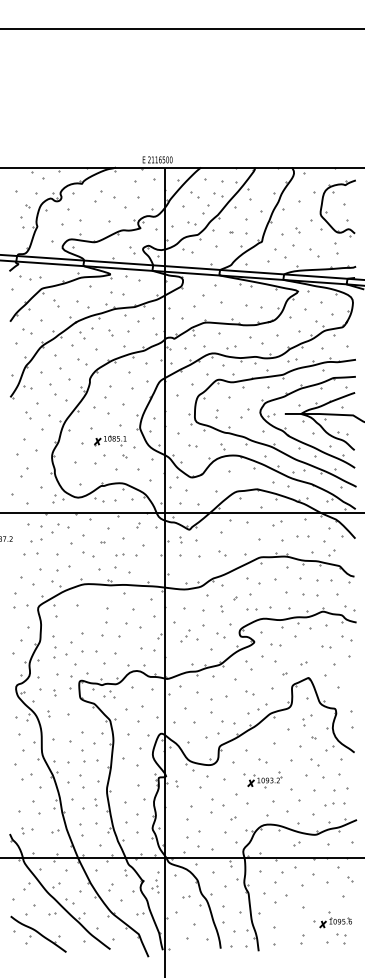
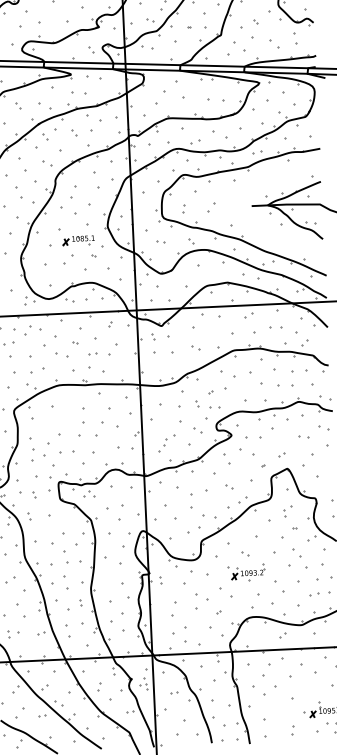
part: (298, 439) -> (266, 230), removed
part: (251, 609) -> (214, 407), moved
part: (185, 635) -> (163, 444), moved
part: (275, 644) -> (252, 436), size x1.6

